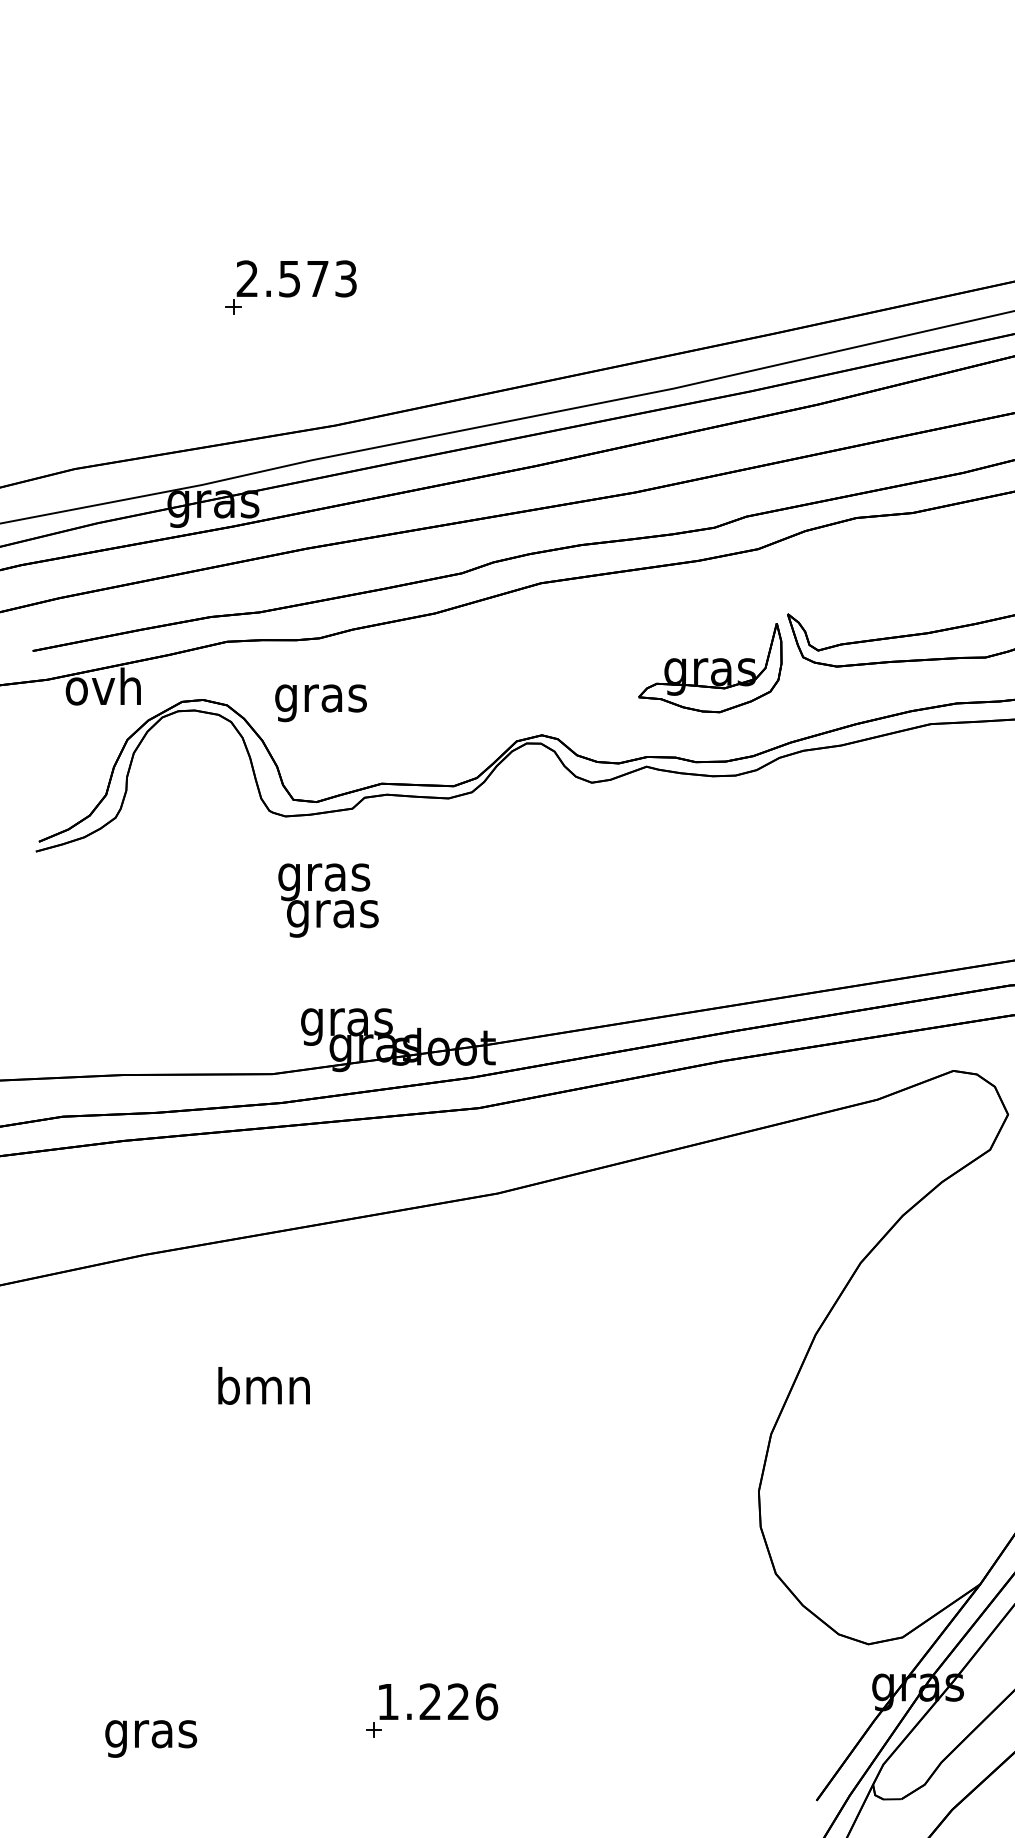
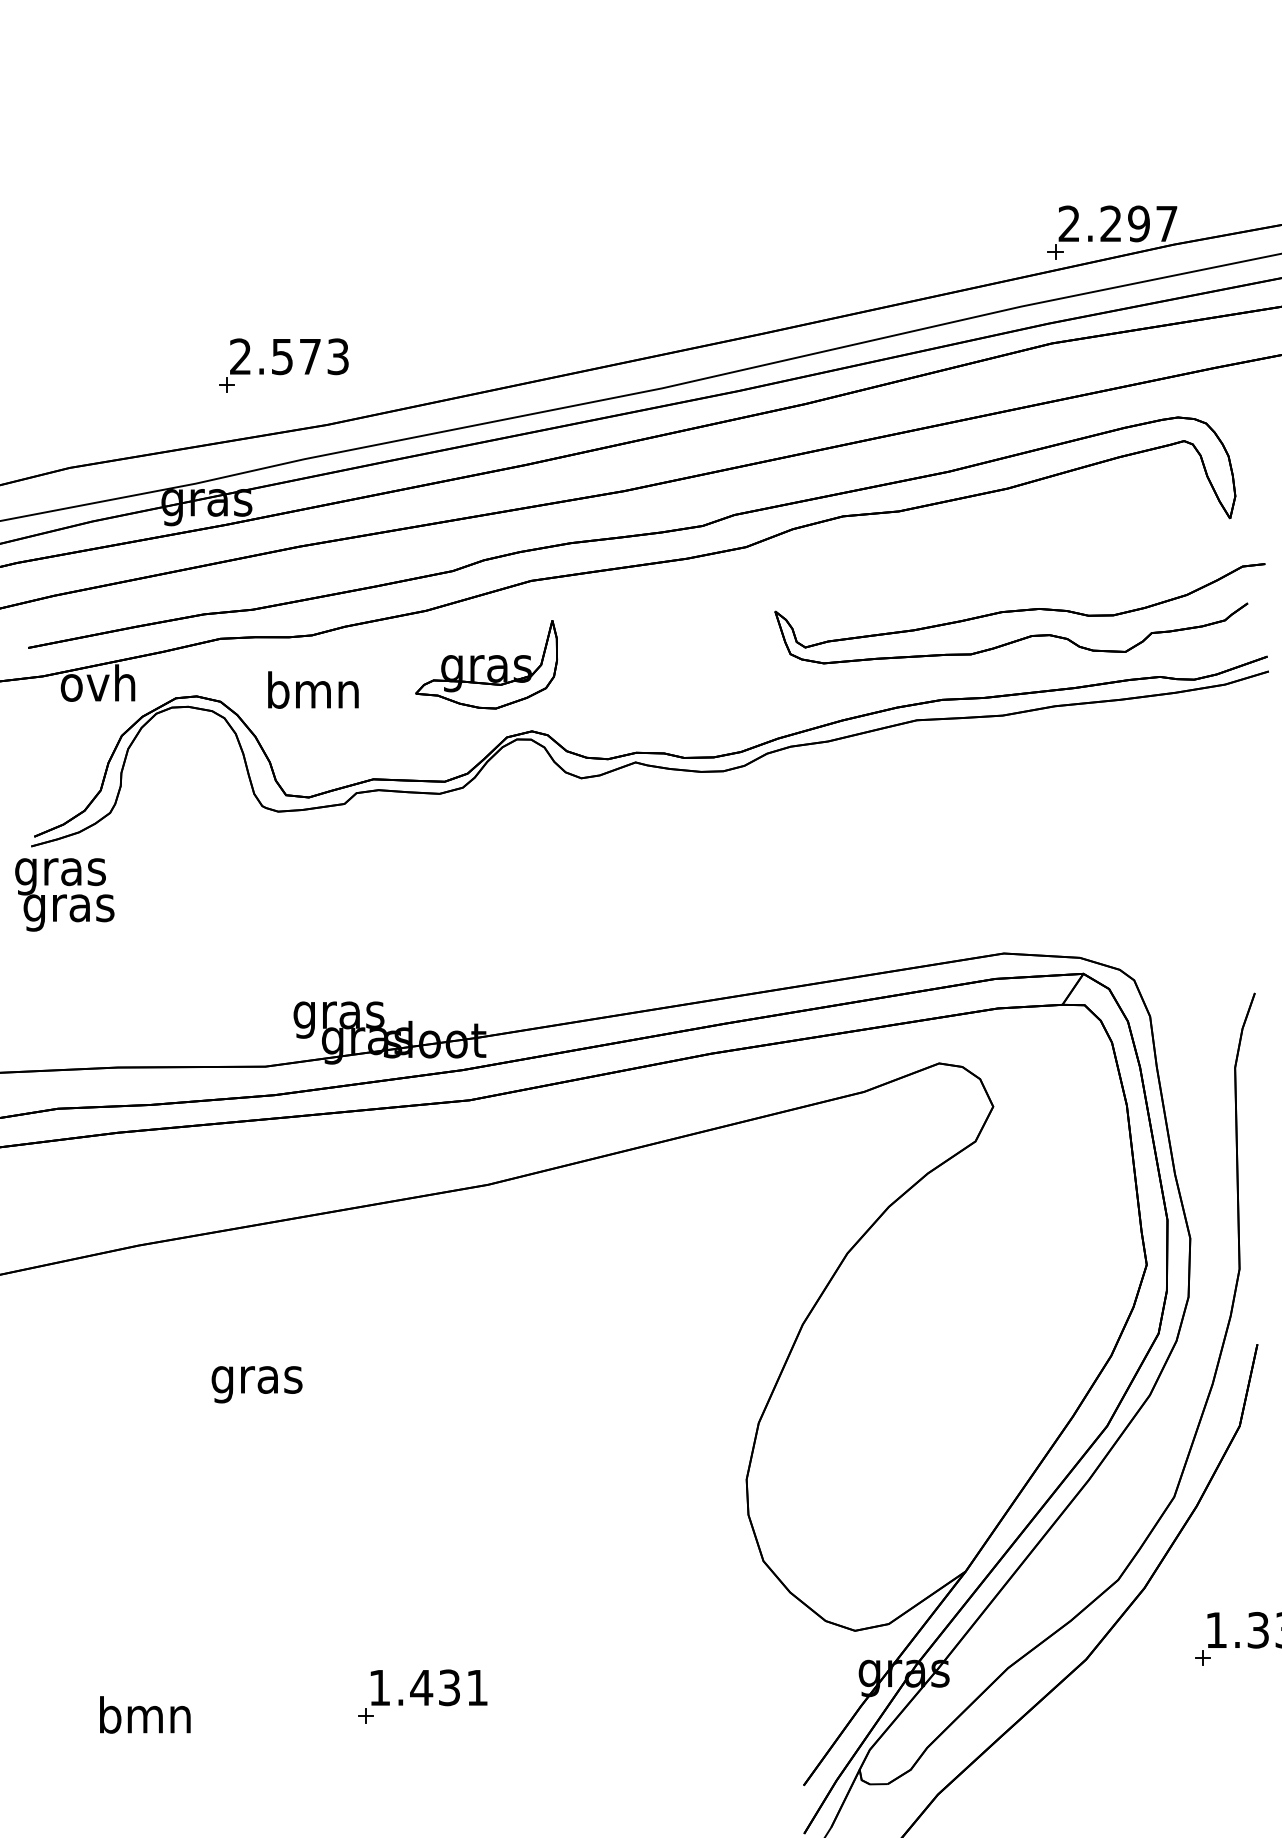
part: (290, 287) -> (283, 365), moved
part: (710, 667) -> (486, 664), moved
text: (321, 698) -> (313, 694), gras -> bmn
text: (328, 900) -> (64, 894), moved
text: (263, 1390) -> (256, 1379), bmn -> gras
text: (458, 1701) -> (449, 1687), 1.226 -> 1.431
text: (150, 1733) -> (144, 1719), gras -> bmn

